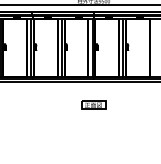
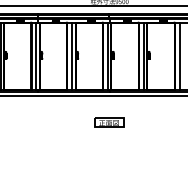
line: (153, 48) -> (179, 56), added

